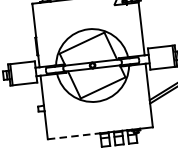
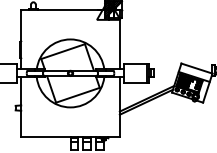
line: (73, 136) -> (45, 137), dashed -> solid

